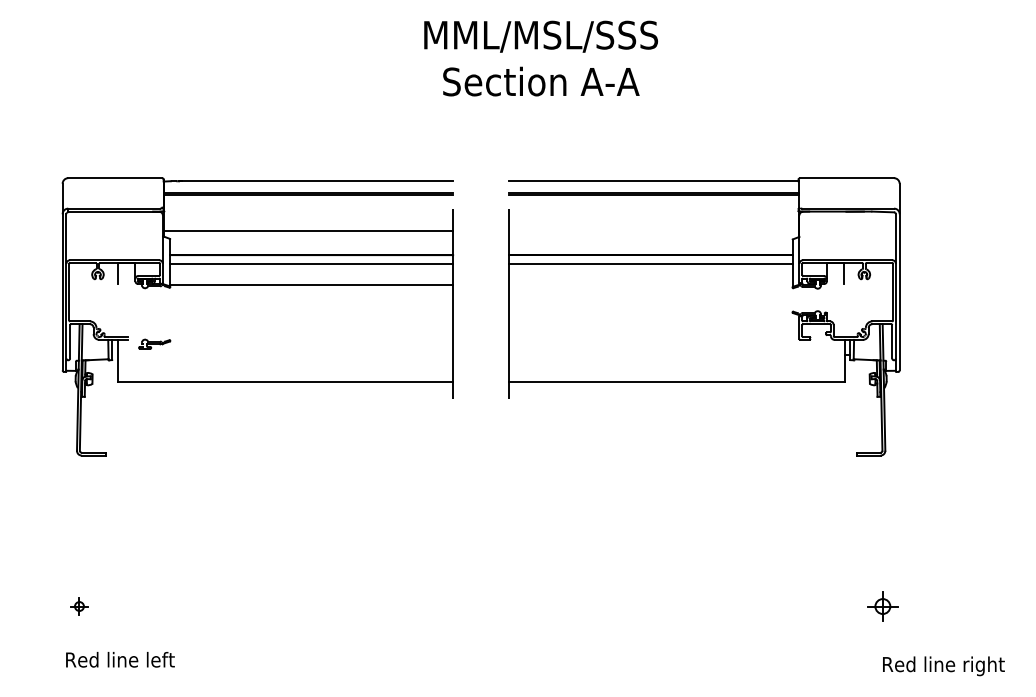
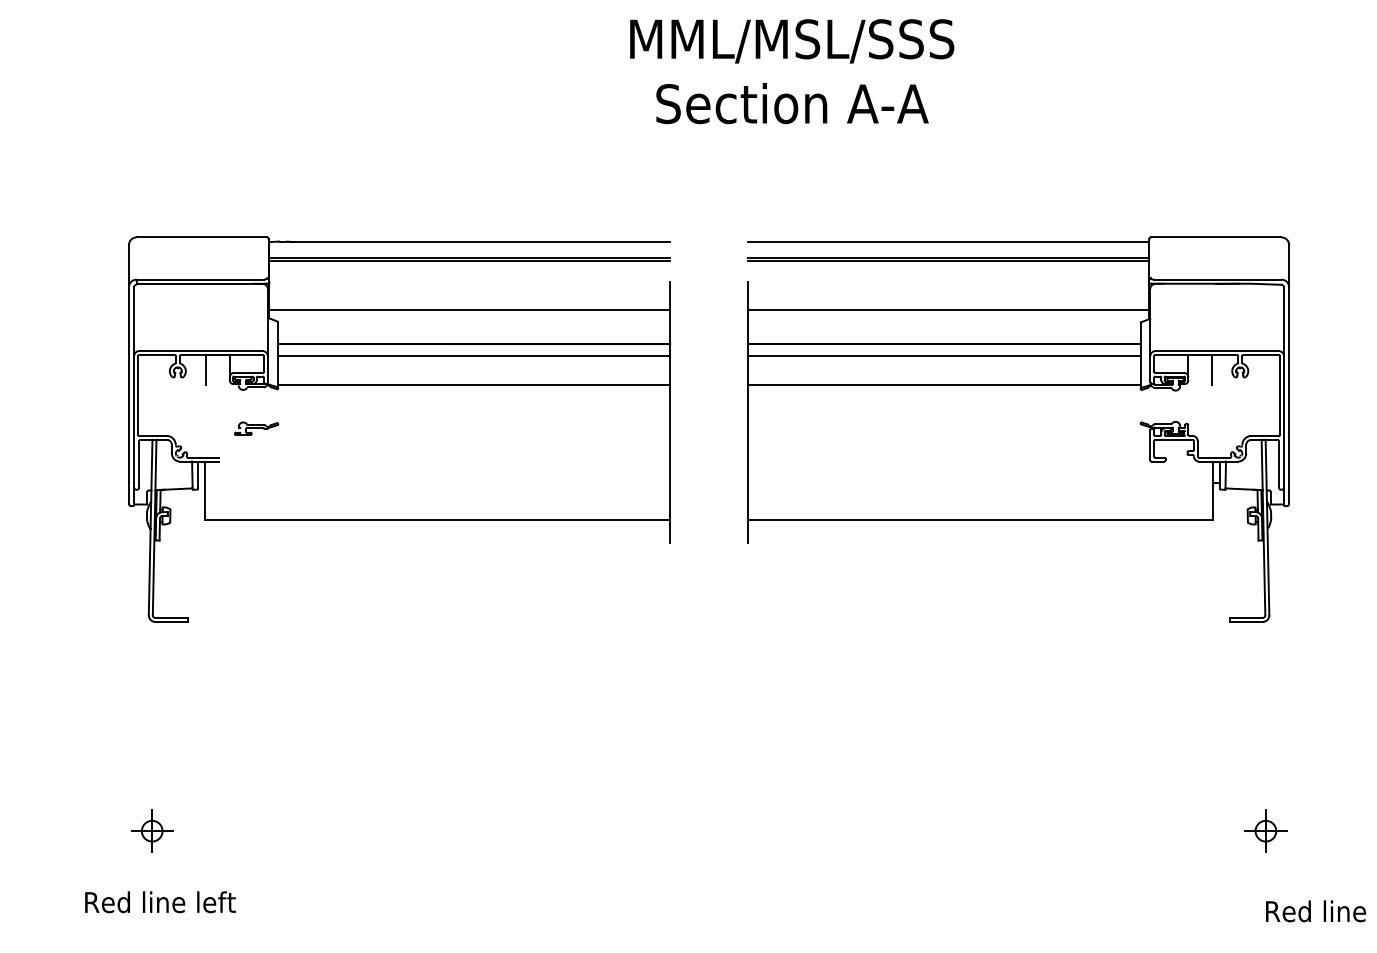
line: (653, 230) -> (947, 309), added
line: (650, 284) -> (943, 384), added
part: (154, 343) -> (256, 427), moved
part: (79, 606) -> (152, 831), size x1.67
text: (120, 659) -> (160, 901), moved

